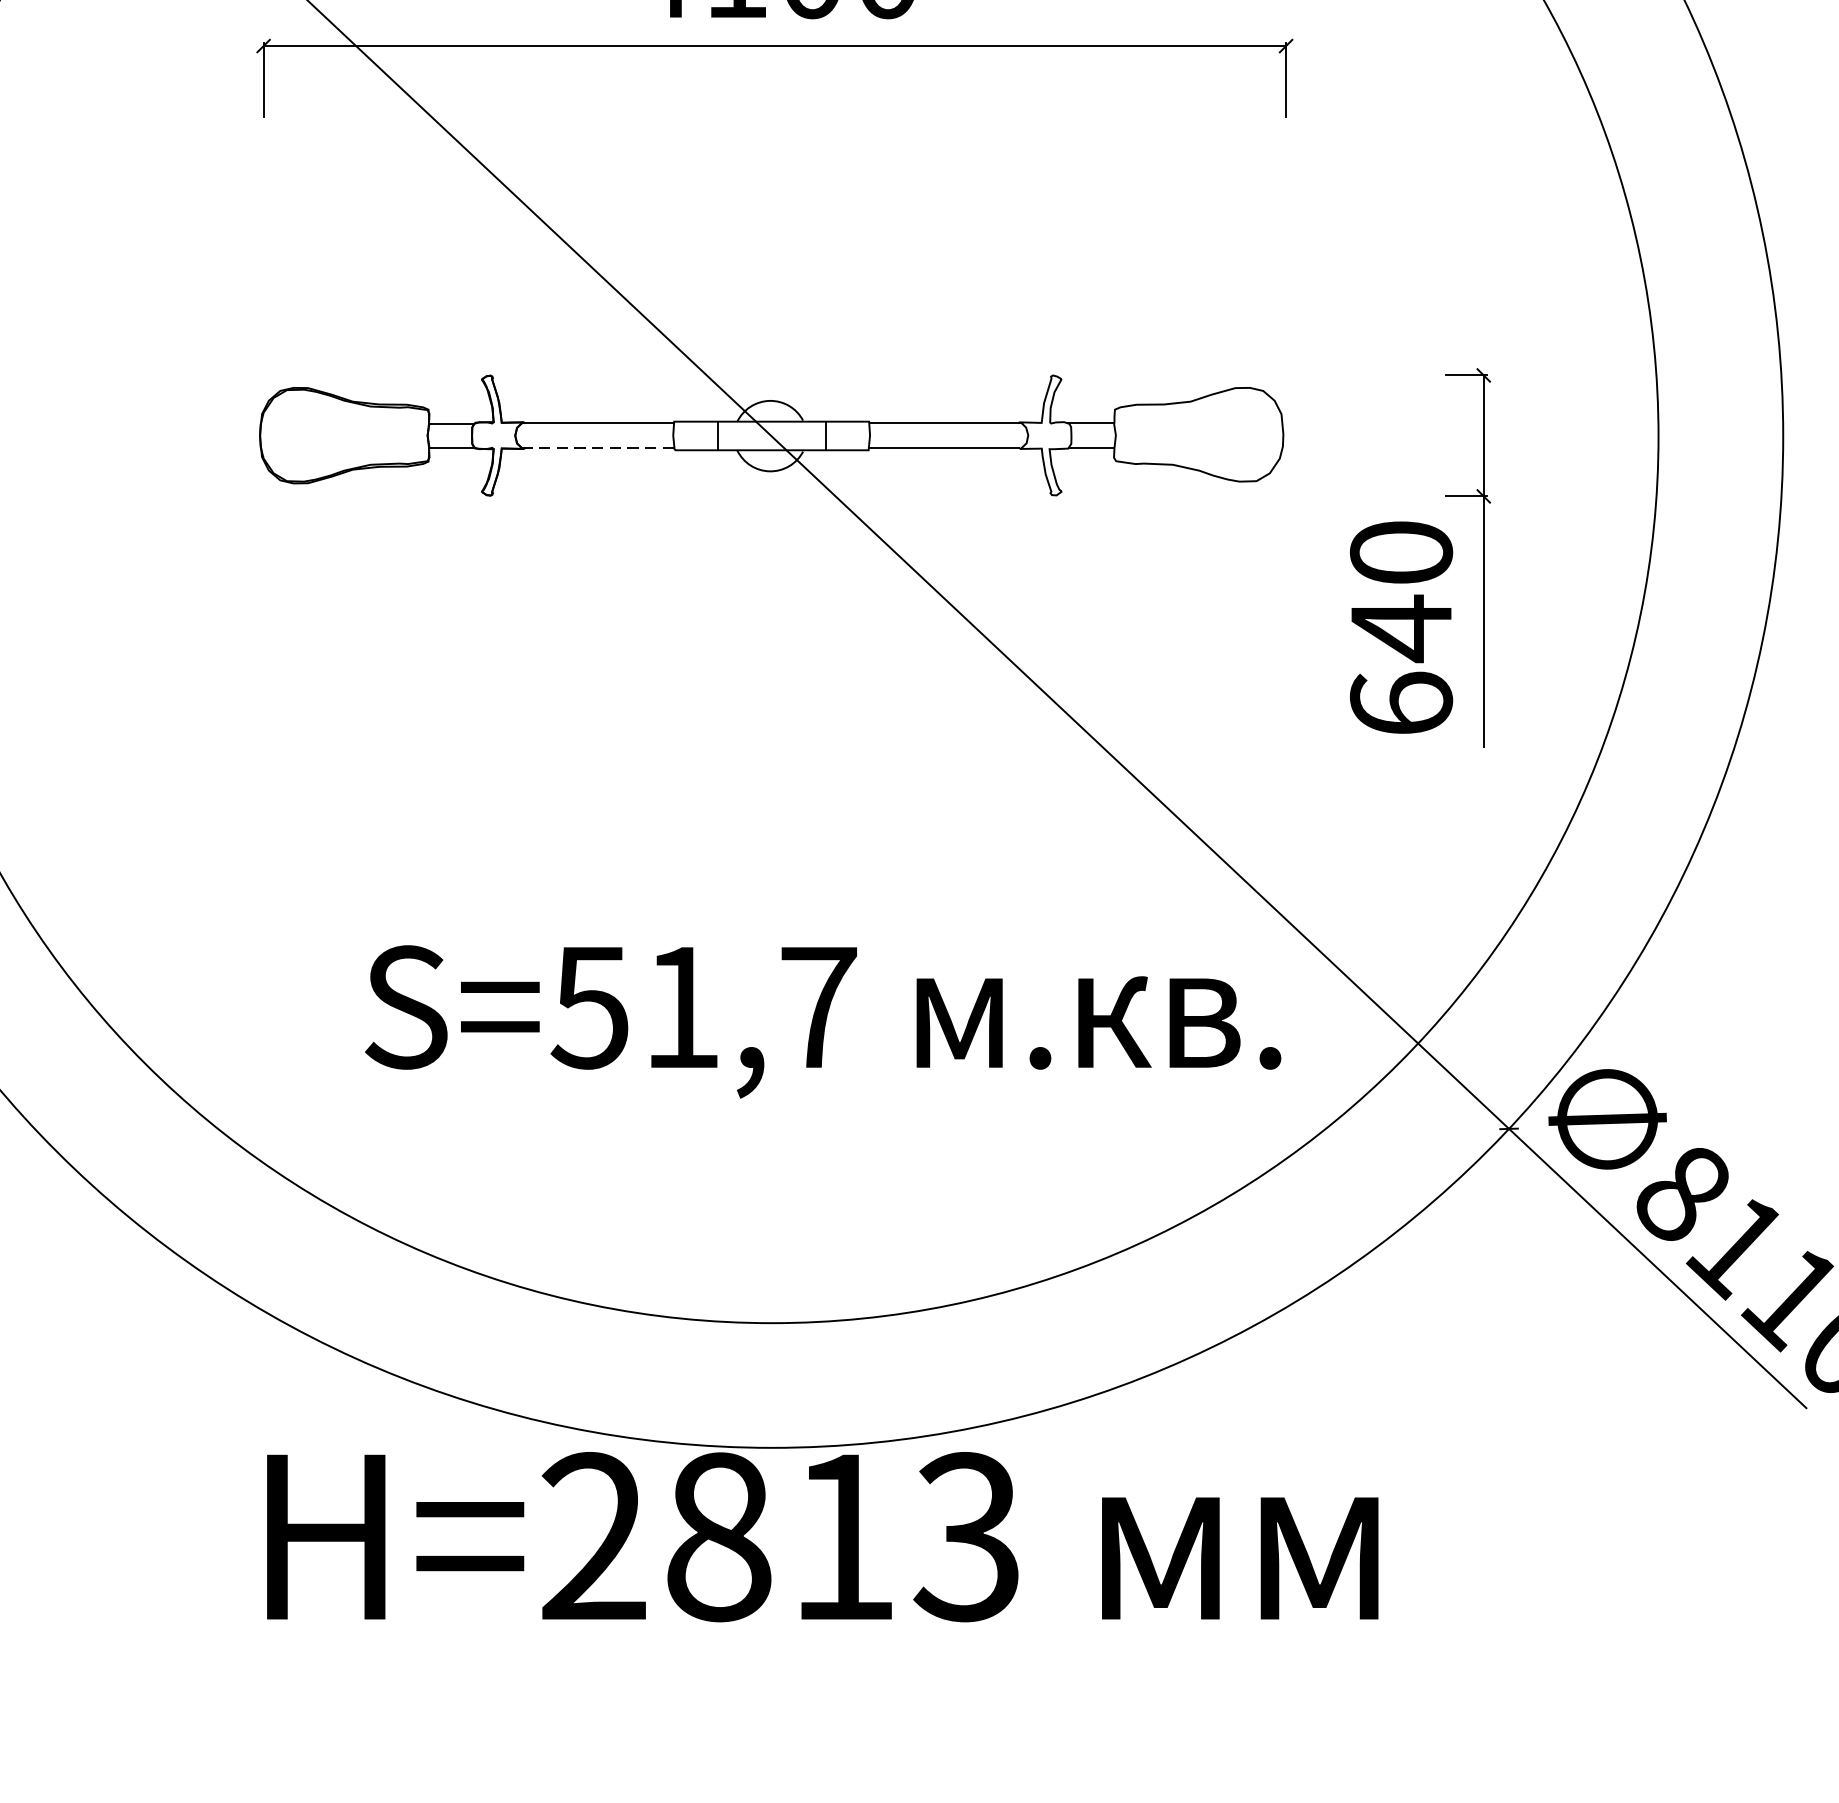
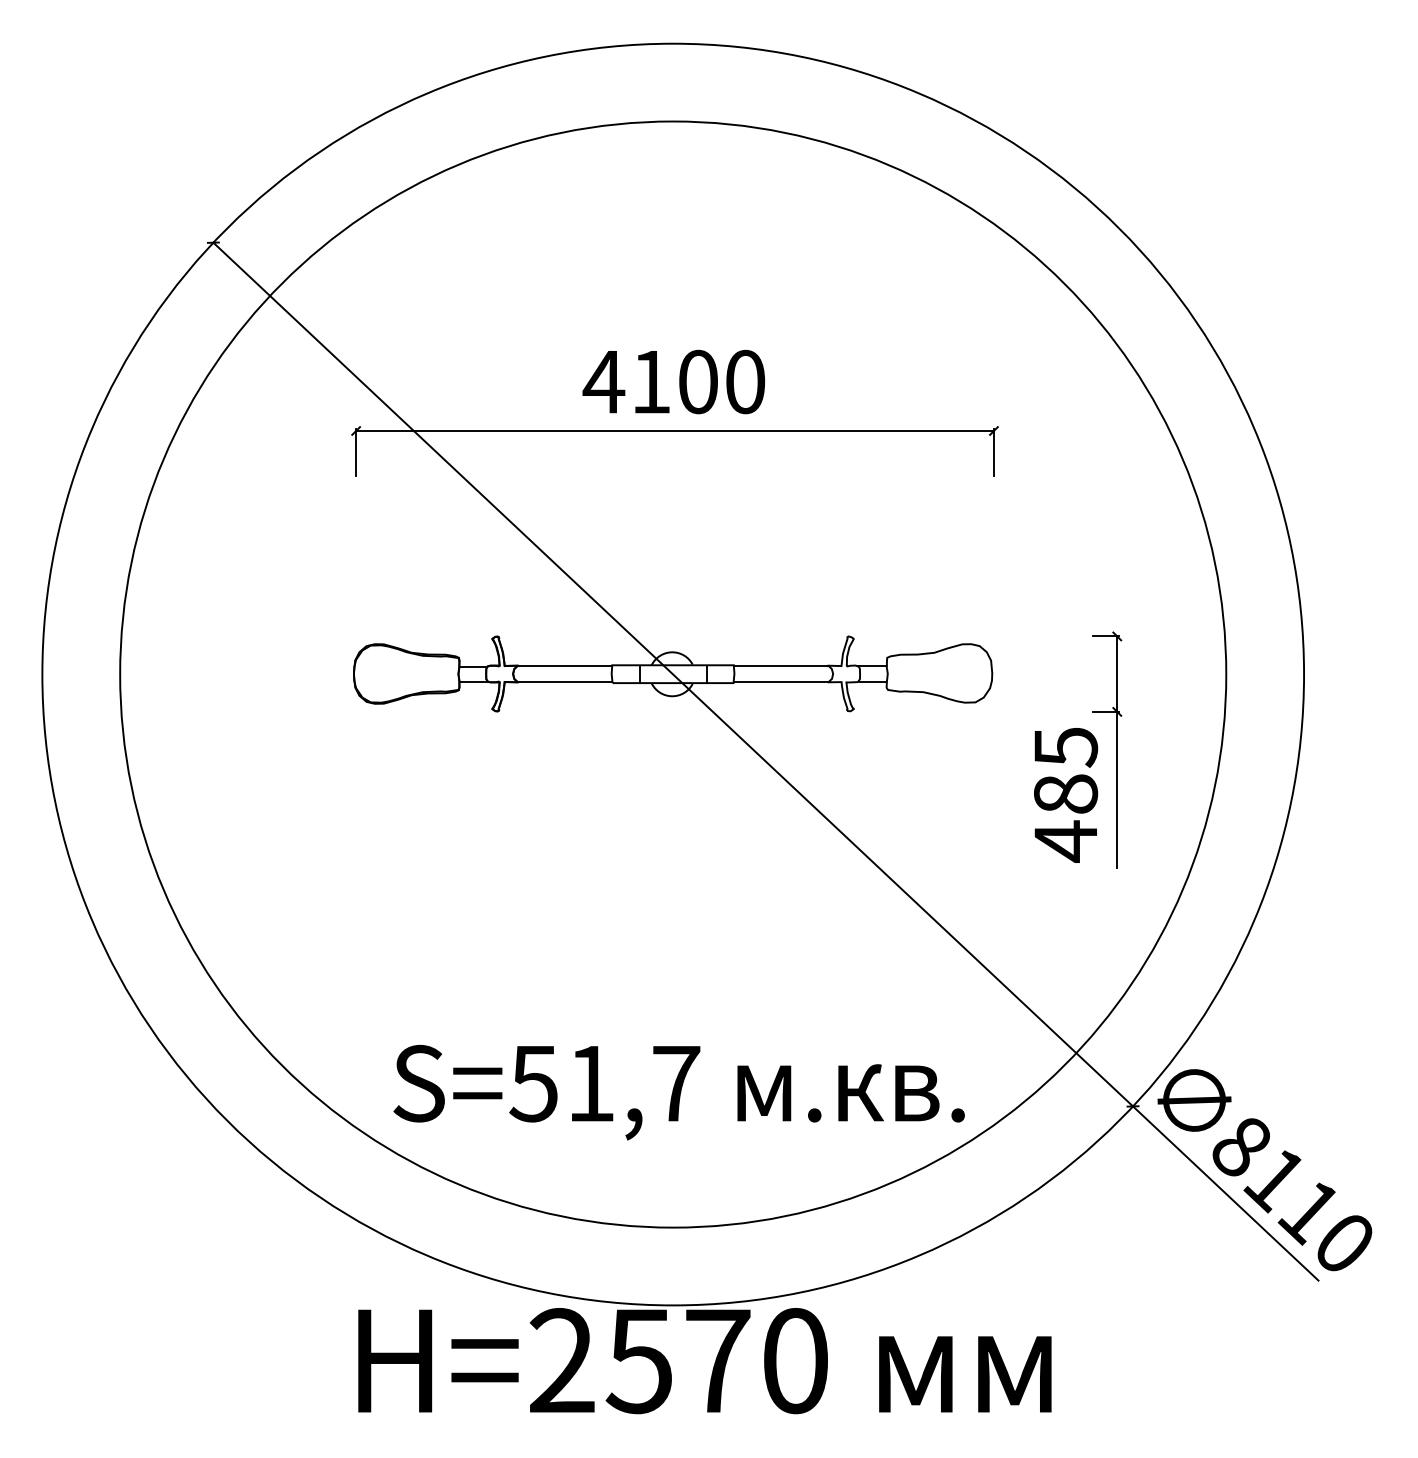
line: (597, 447) -> (564, 681), dashed -> solid
text: (1400, 628) -> (1065, 794), 640 -> 485
text: (822, 1021) -> (678, 1092), moved
text: (841, 1537) -> (716, 1361), H=2813 -> H=2570

